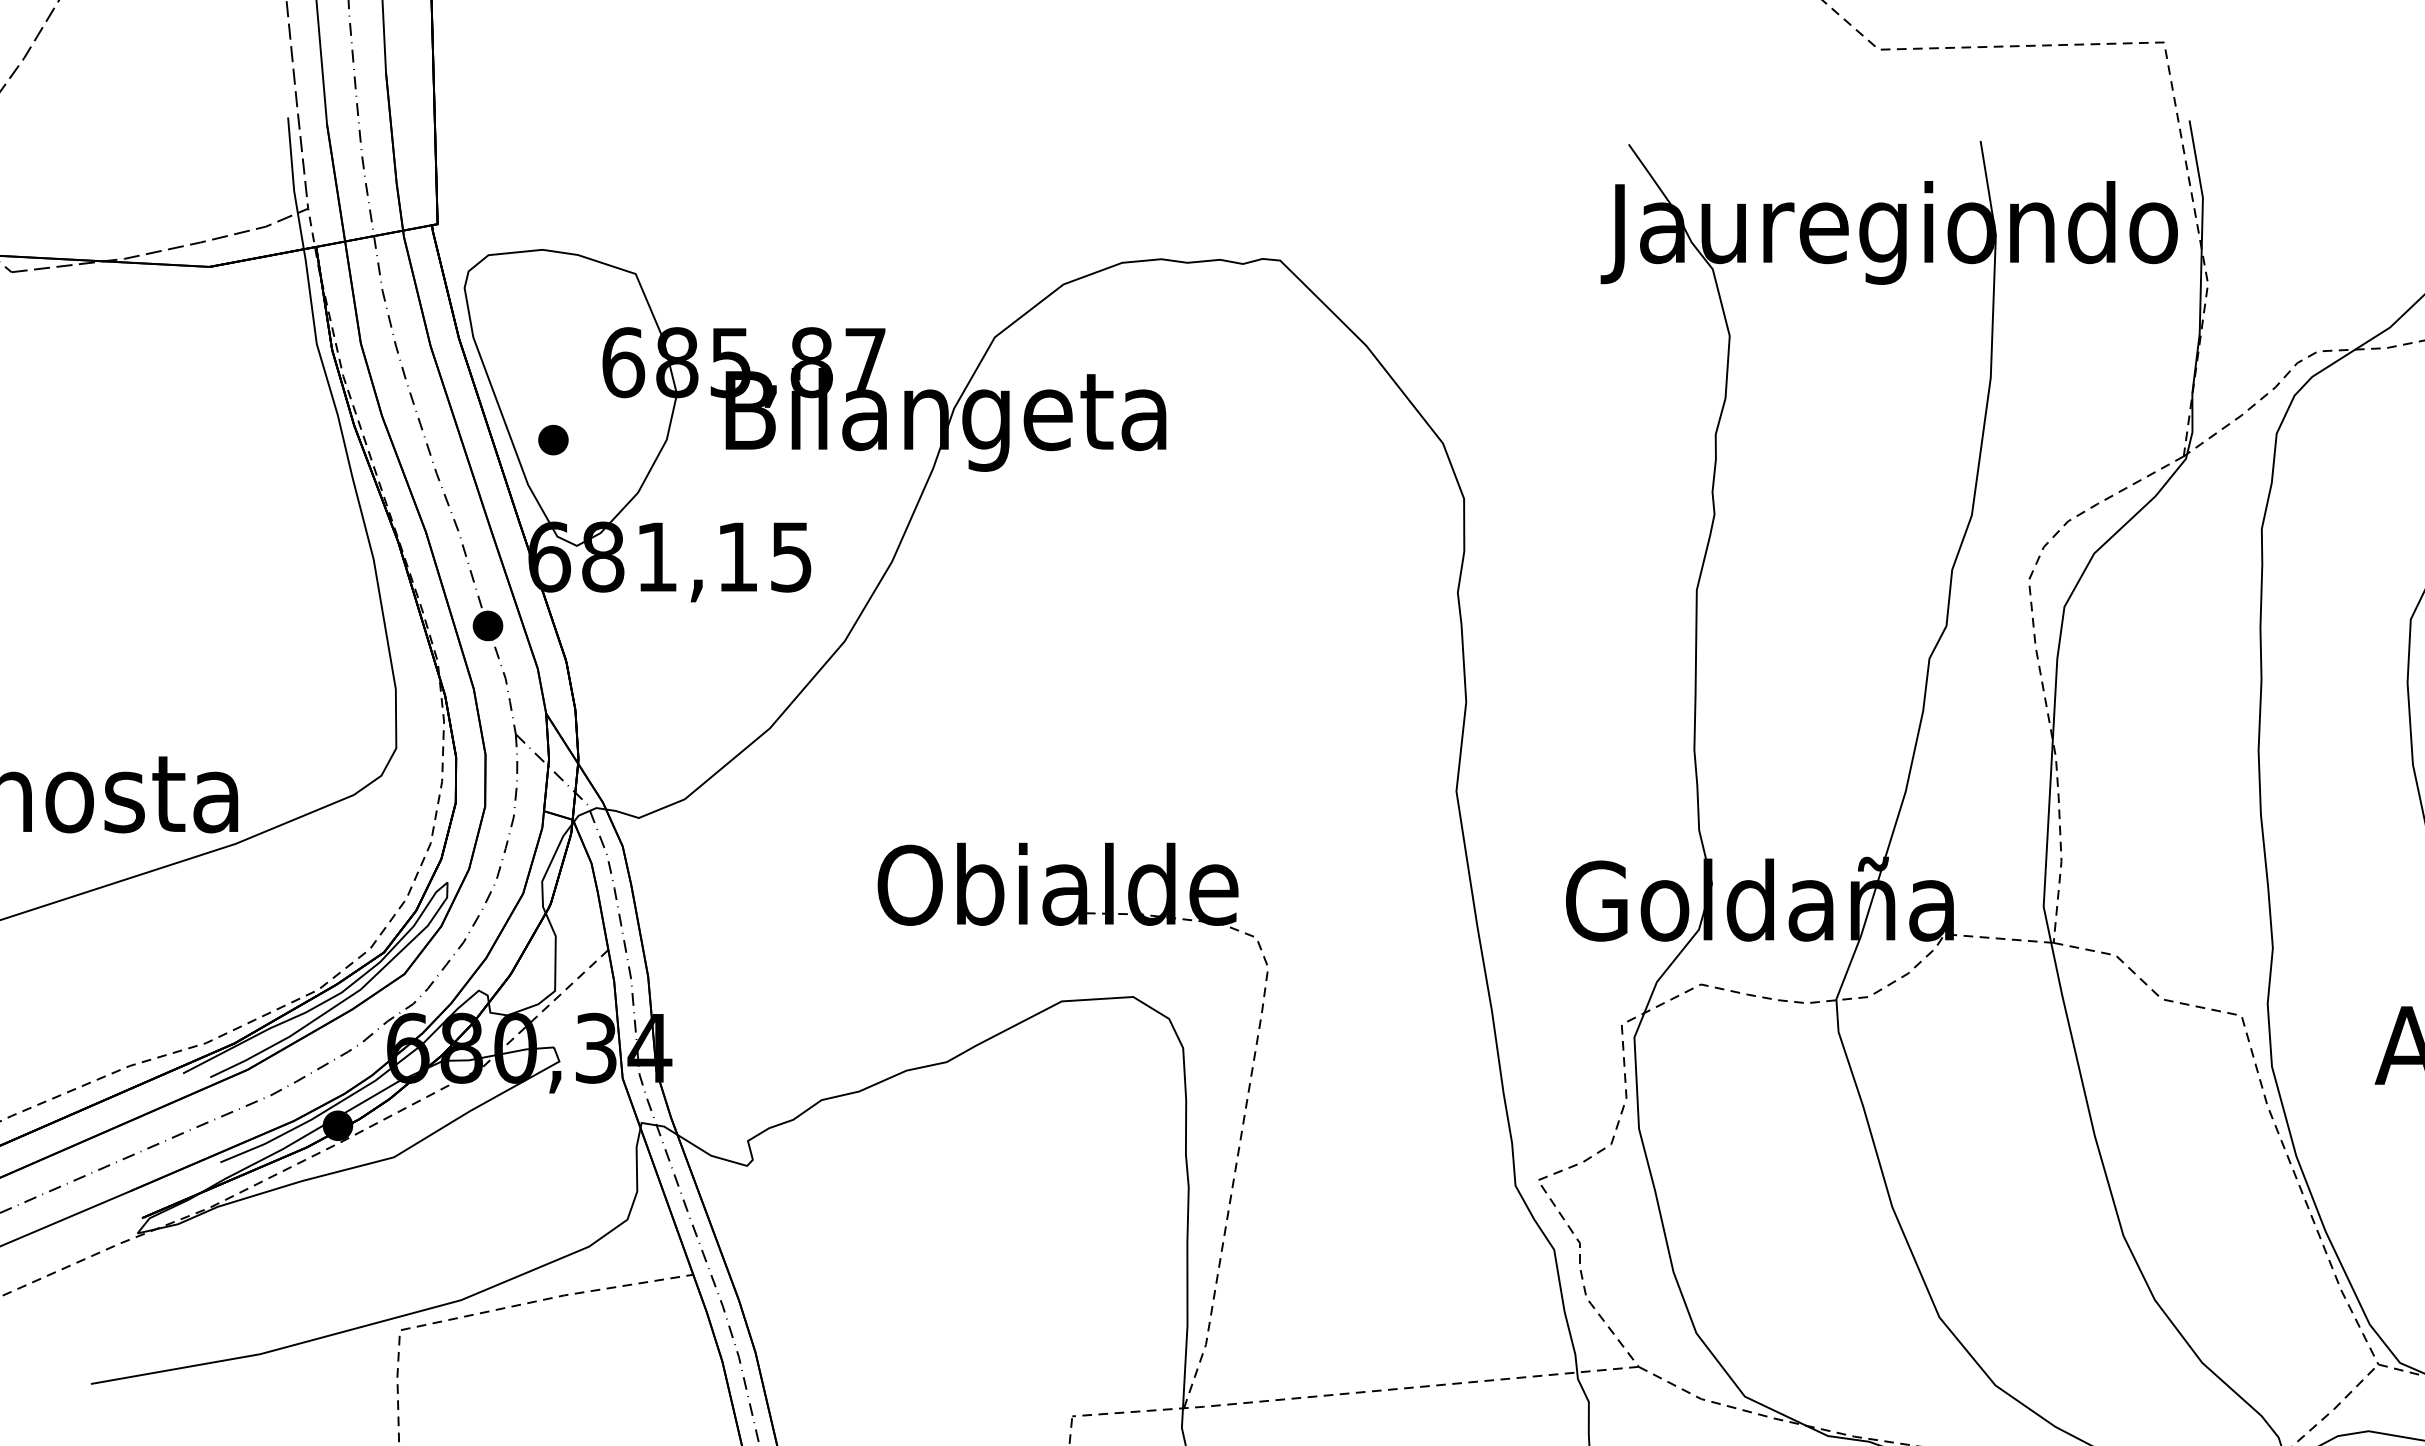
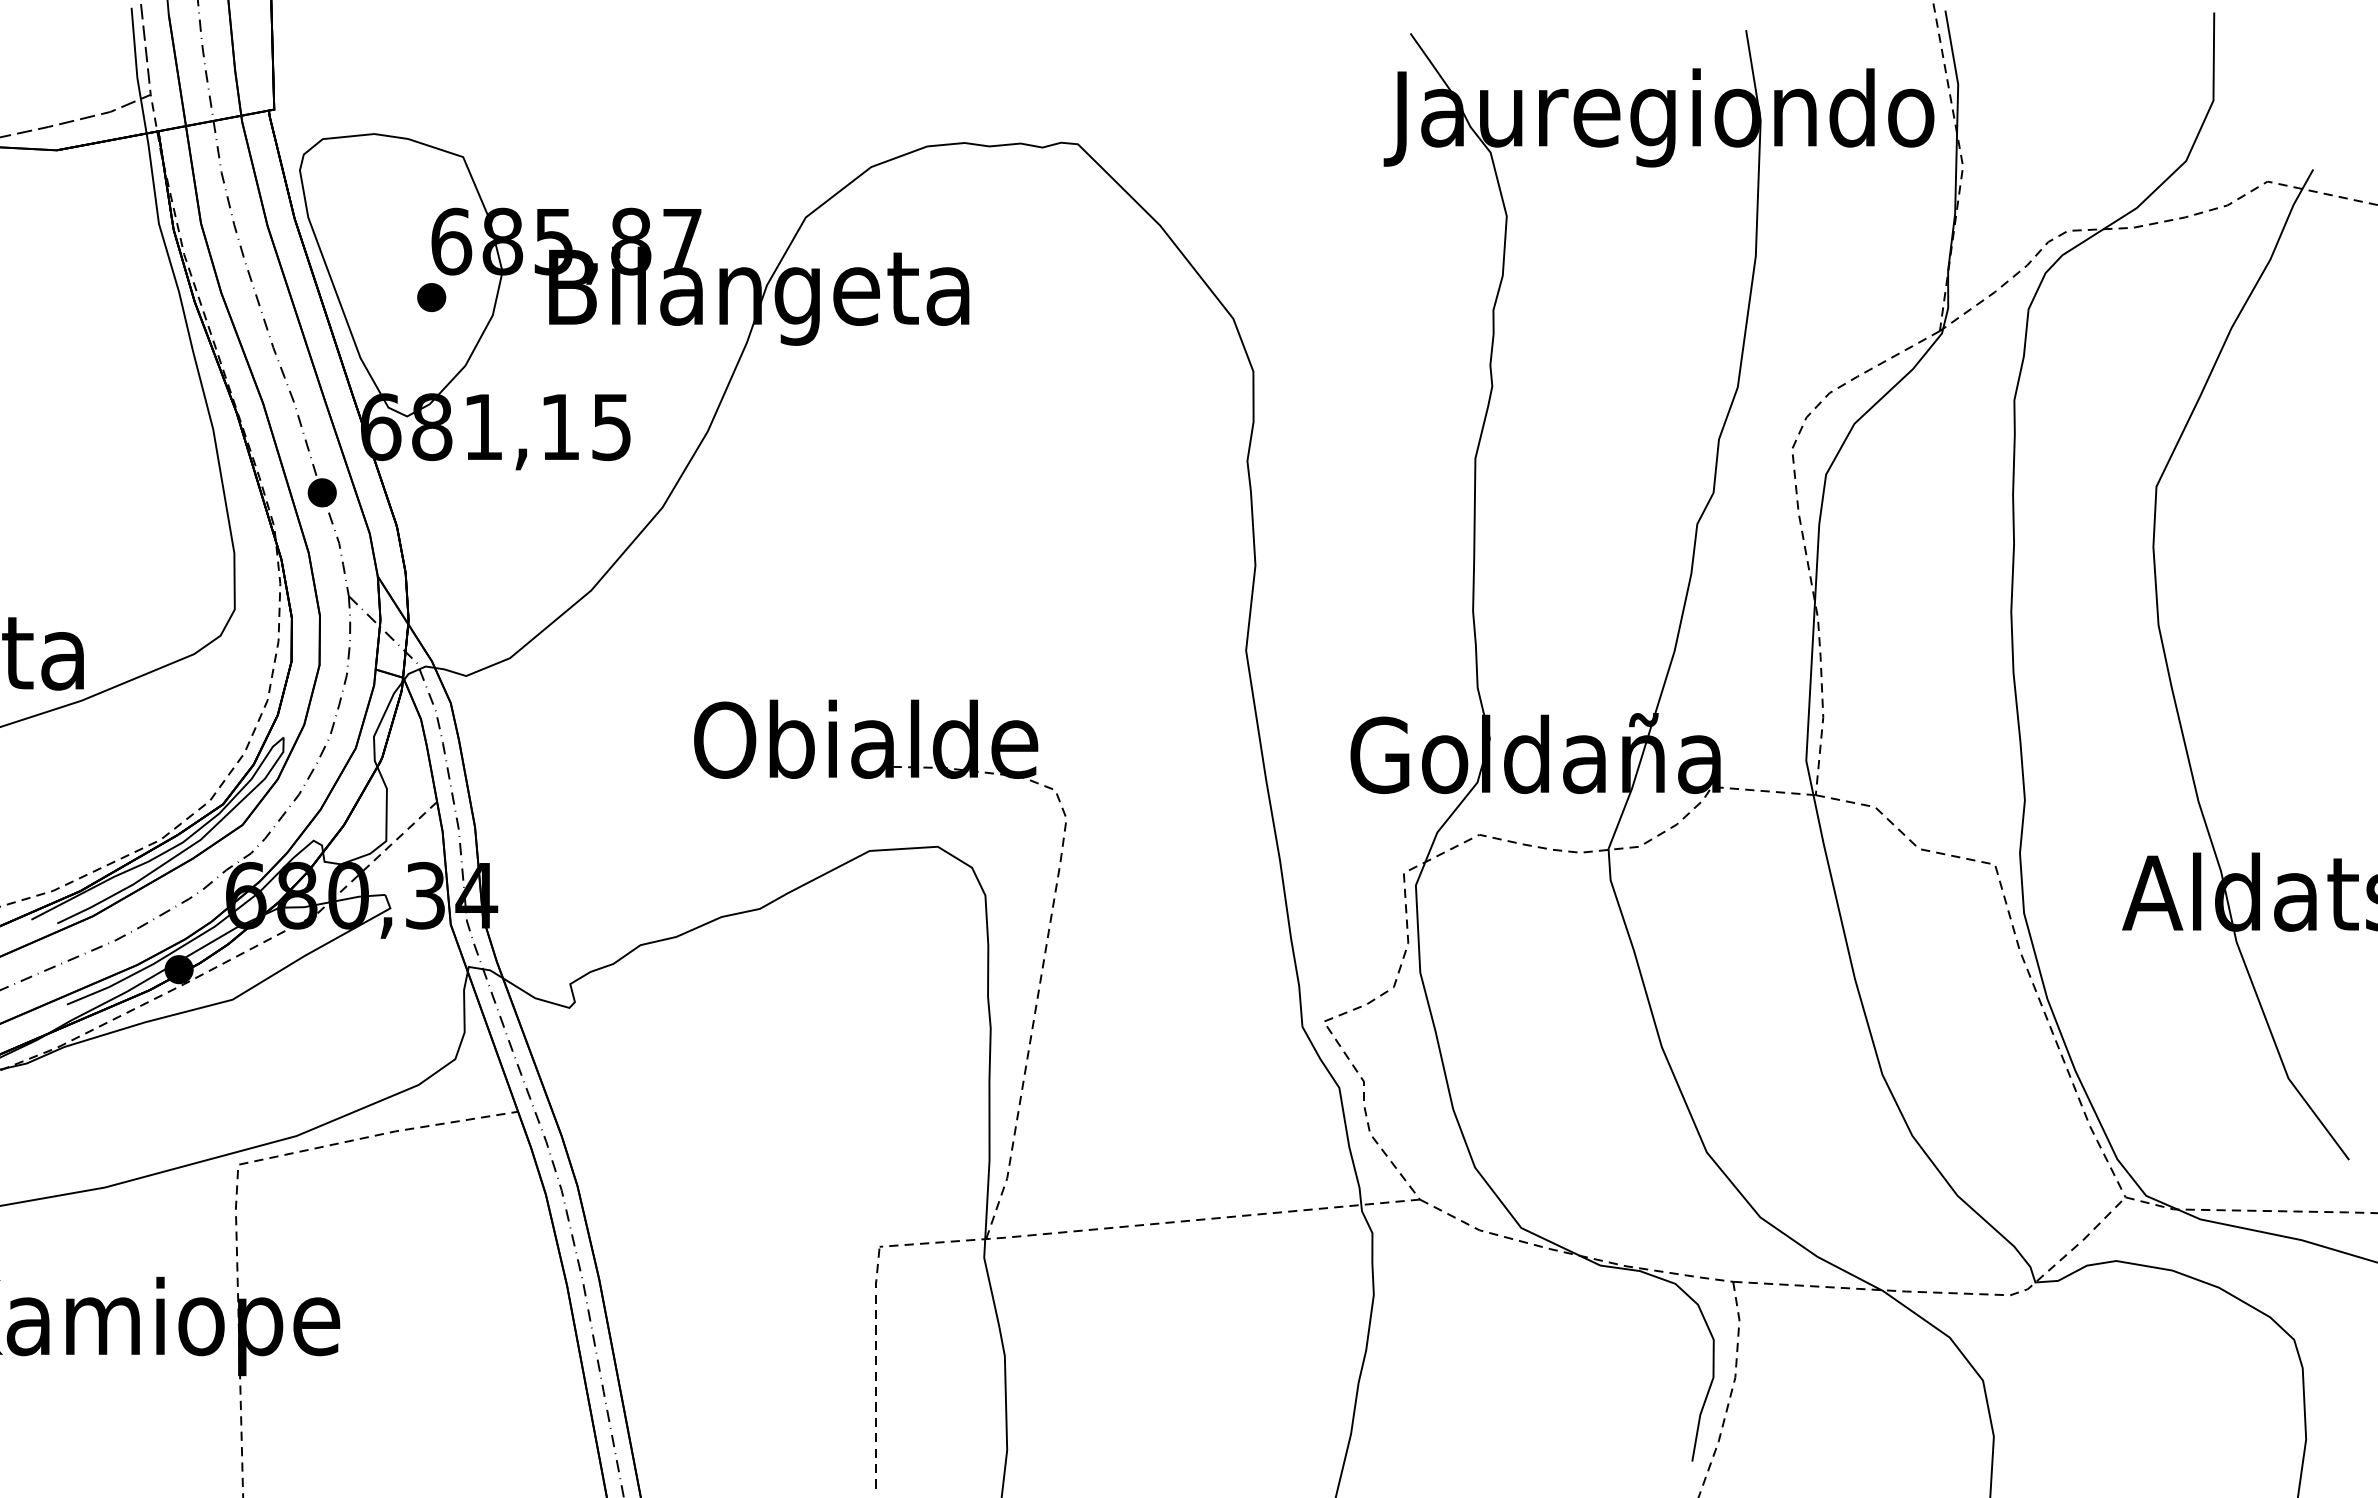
part: (553, 440) -> (431, 297), moved

